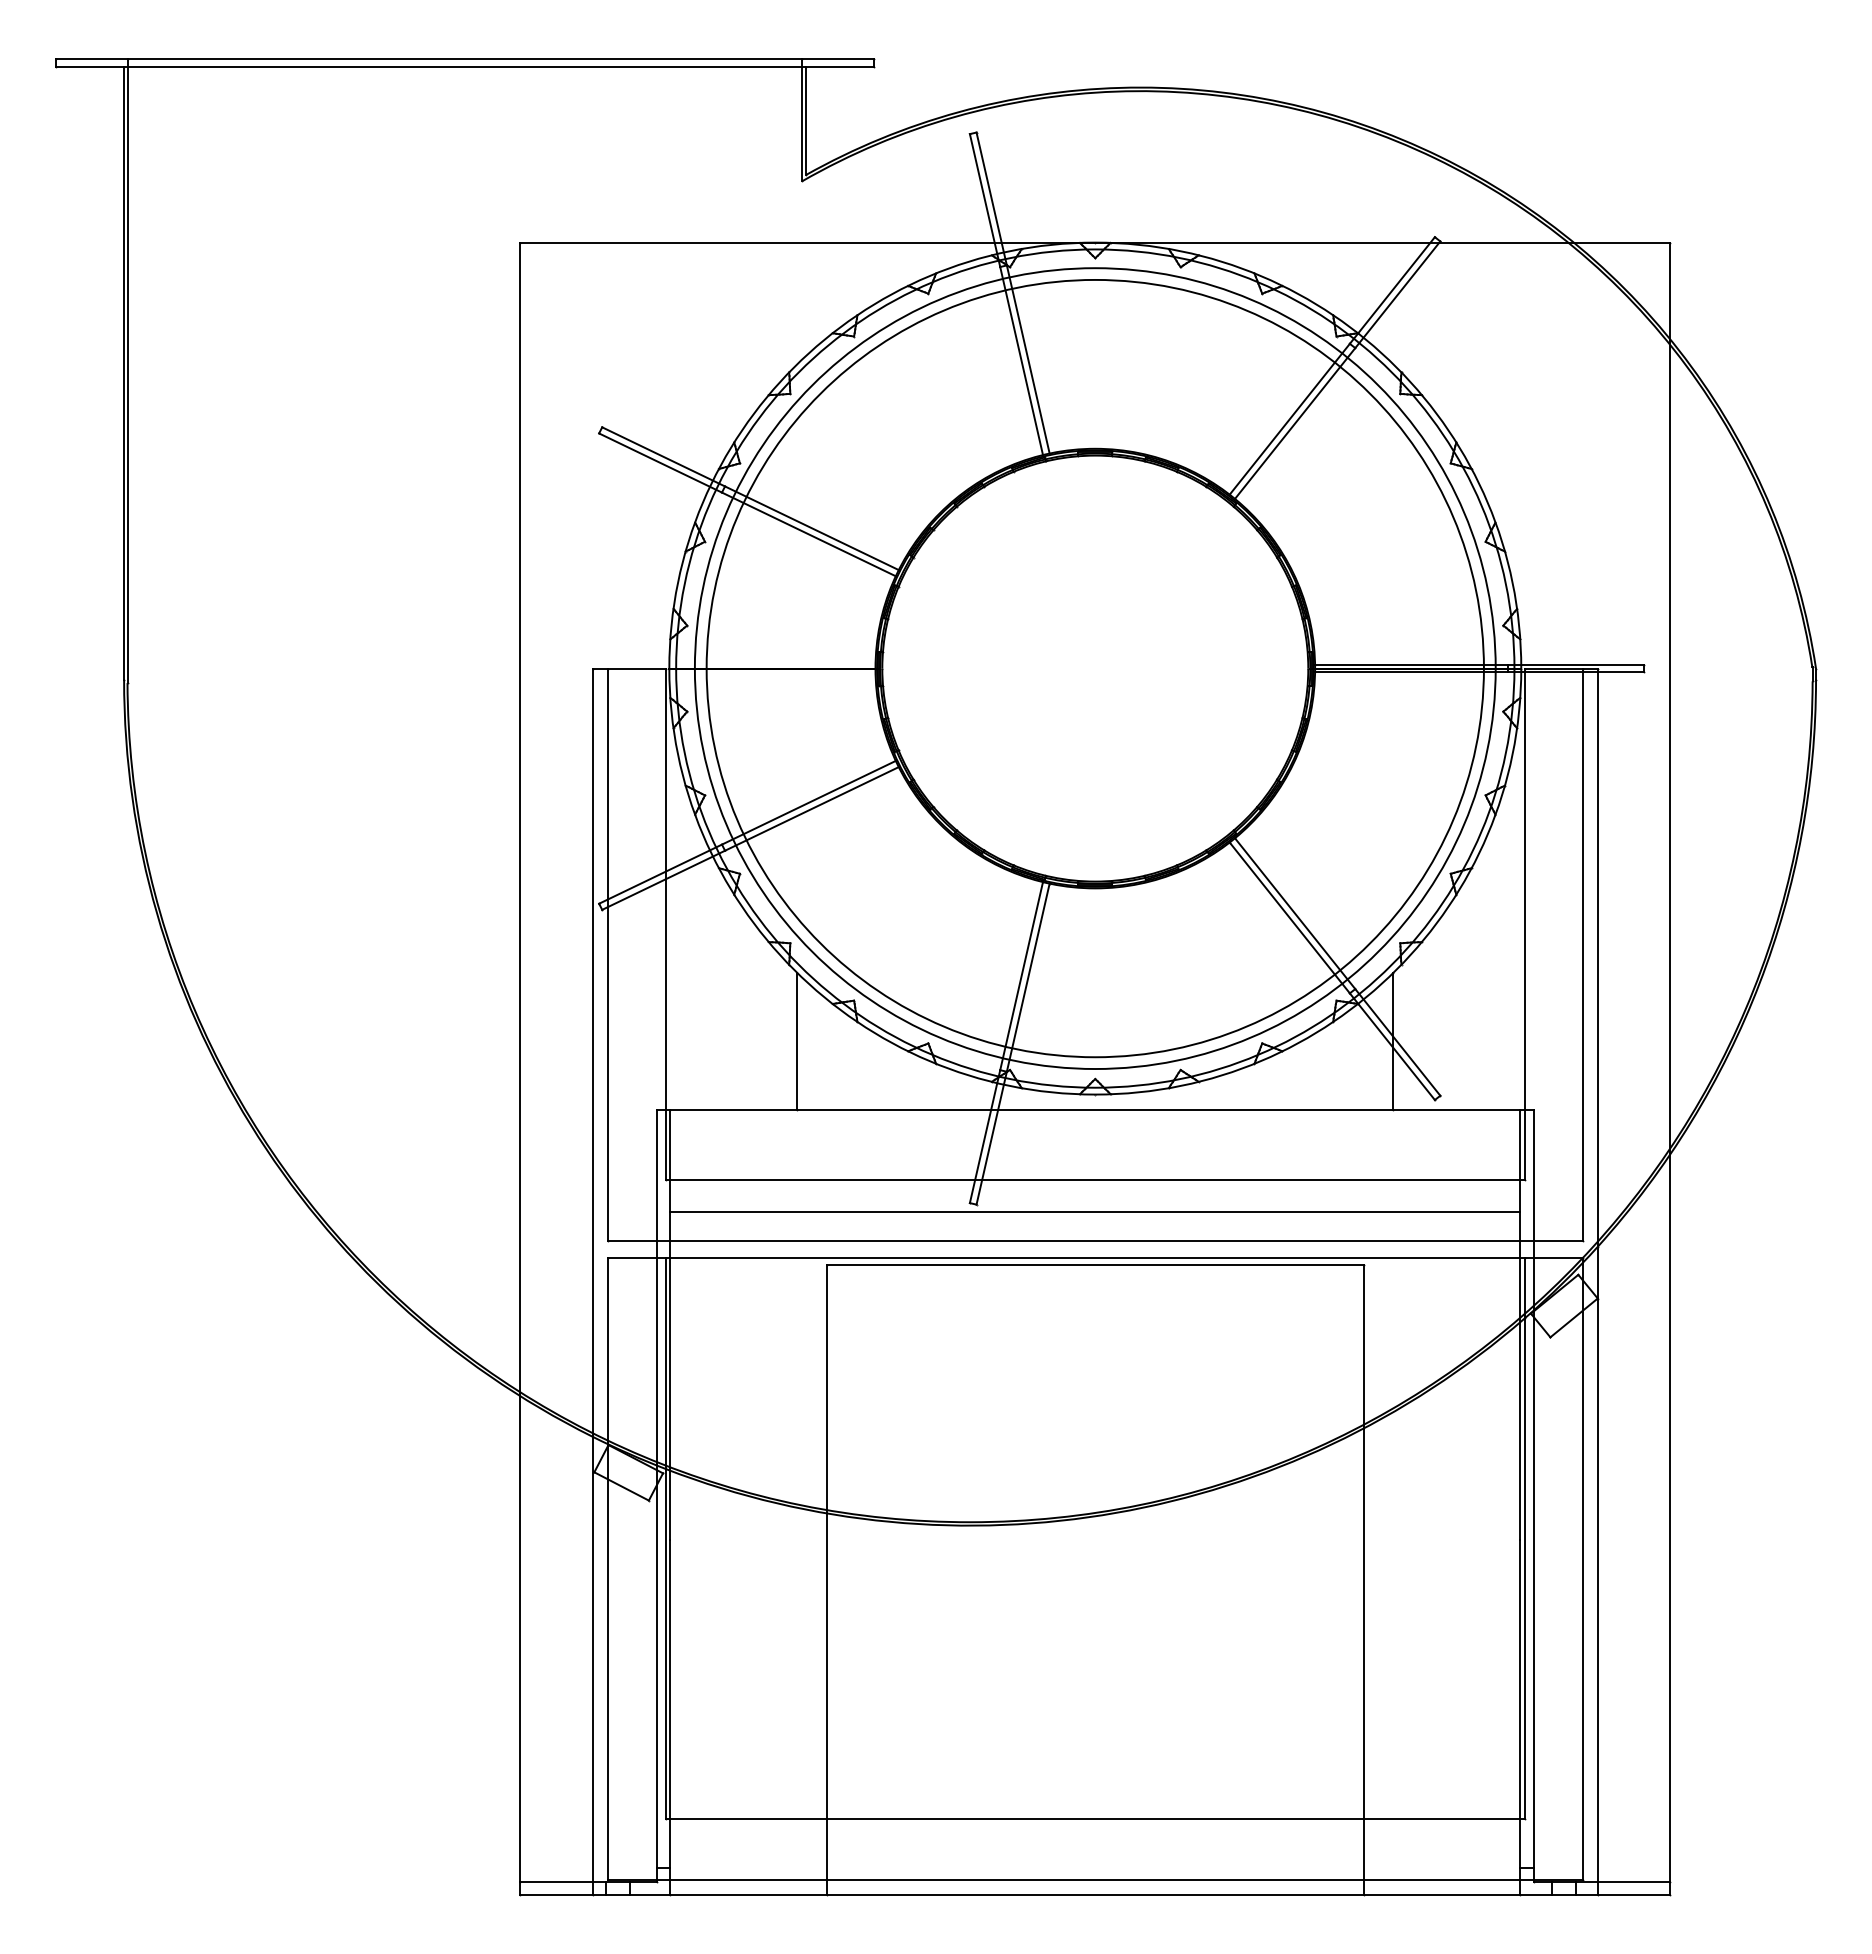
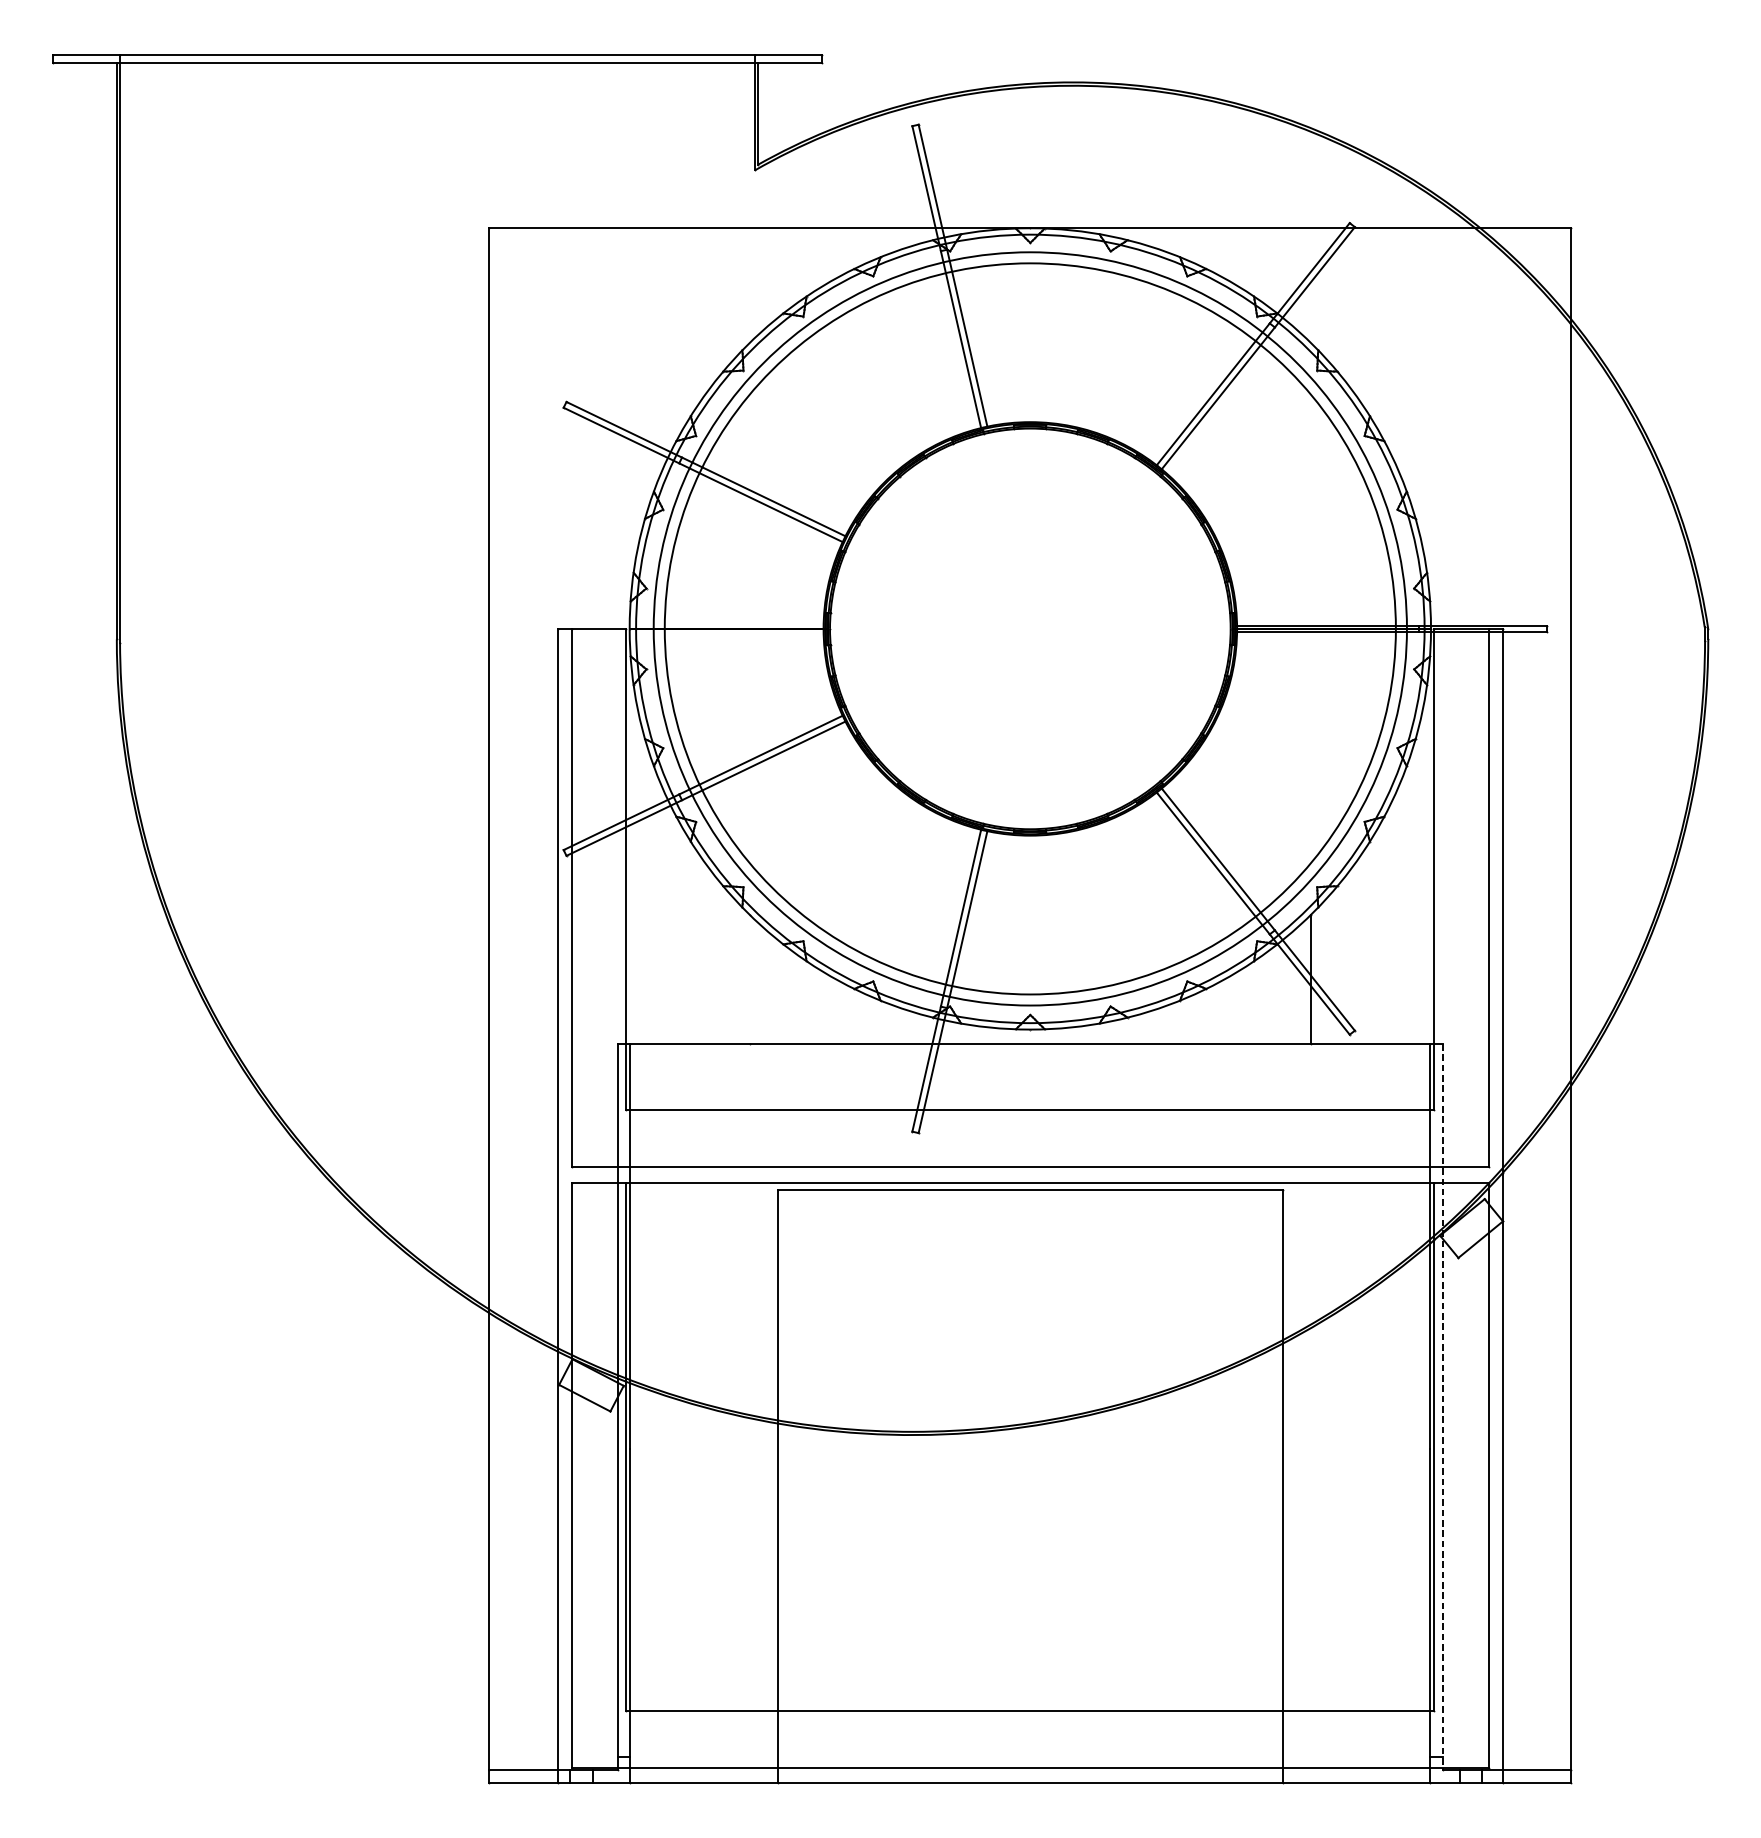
line: (797, 1040) -> (750, 978), removed
line: (1095, 1212) -> (1030, 1140), removed
line: (1534, 1495) -> (1443, 1406), solid -> dashed

